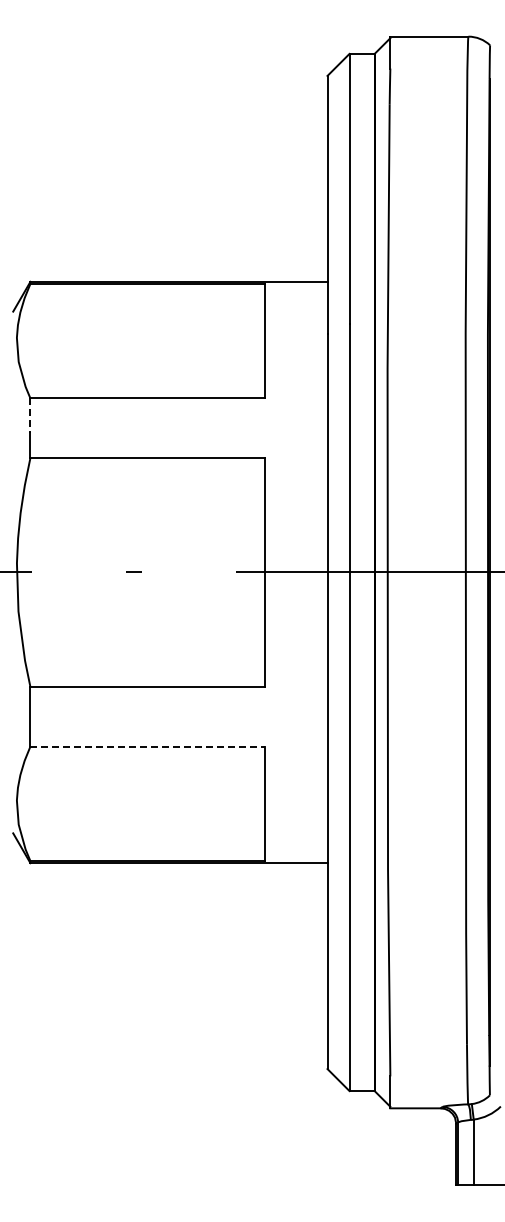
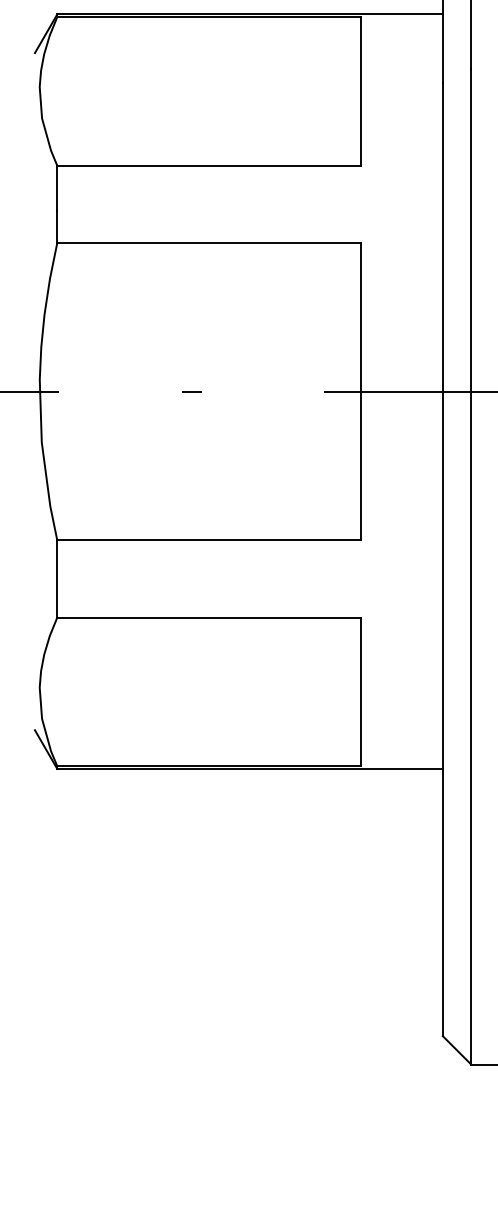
line: (30, 416) -> (57, 189), dashed -> solid
line: (148, 746) -> (210, 617), dashed -> solid

